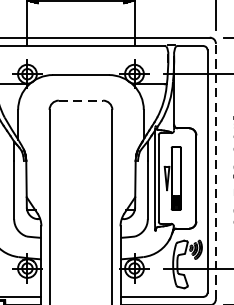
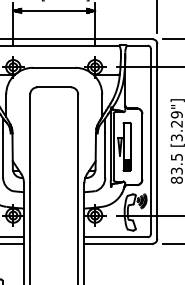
line: (81, 100) -> (54, 87), dashed -> solid
line: (216, 170) -> (157, 140), dashed -> solid

